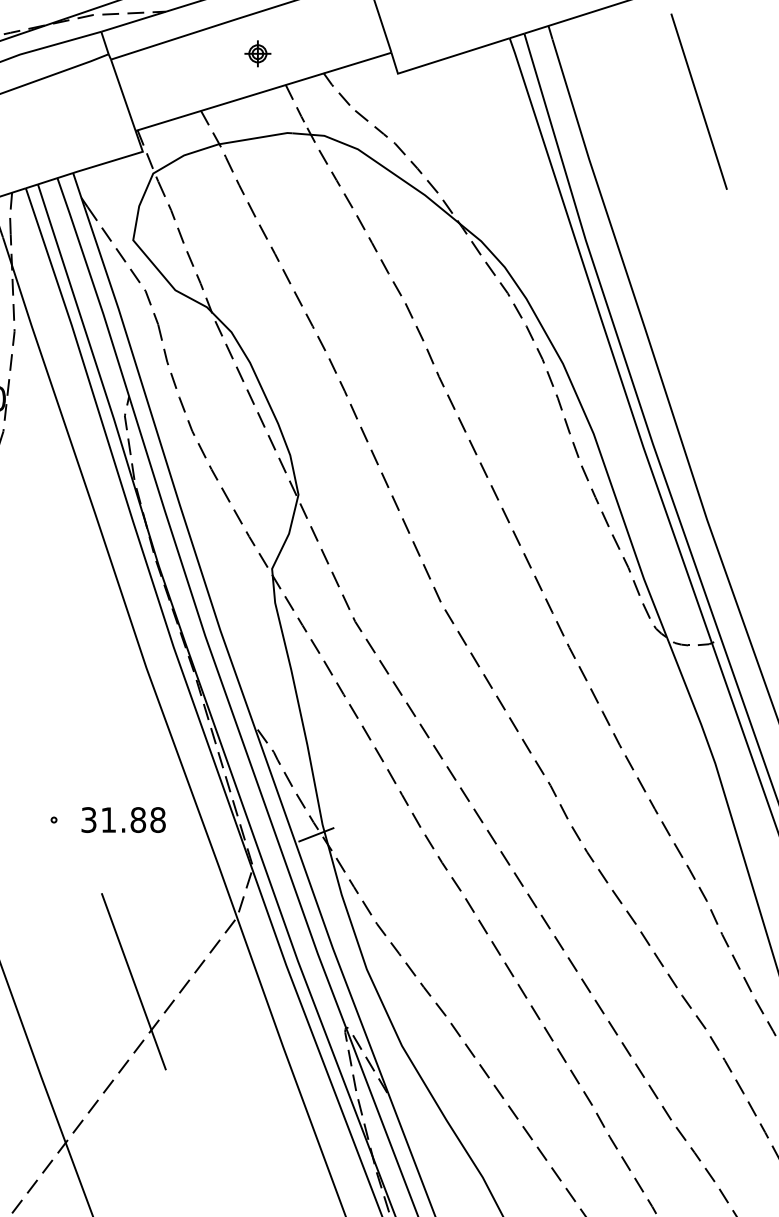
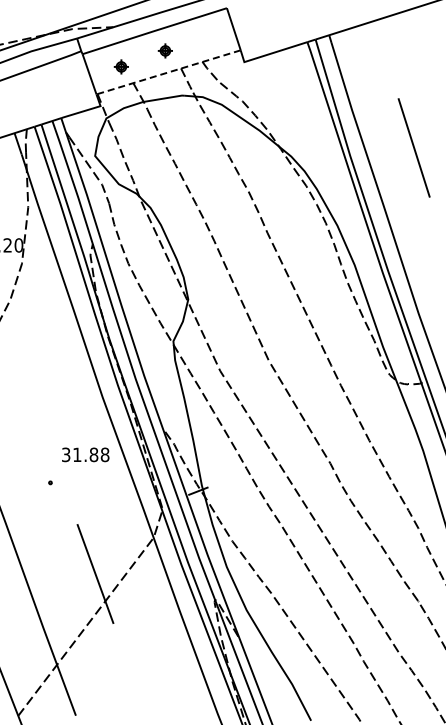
part: (178, 81) -> (120, 66), added
line: (263, 92) -> (168, 72), solid -> dashed
line: (697, 100) -> (413, 147), moved
text: (123, 819) -> (85, 454), moved

